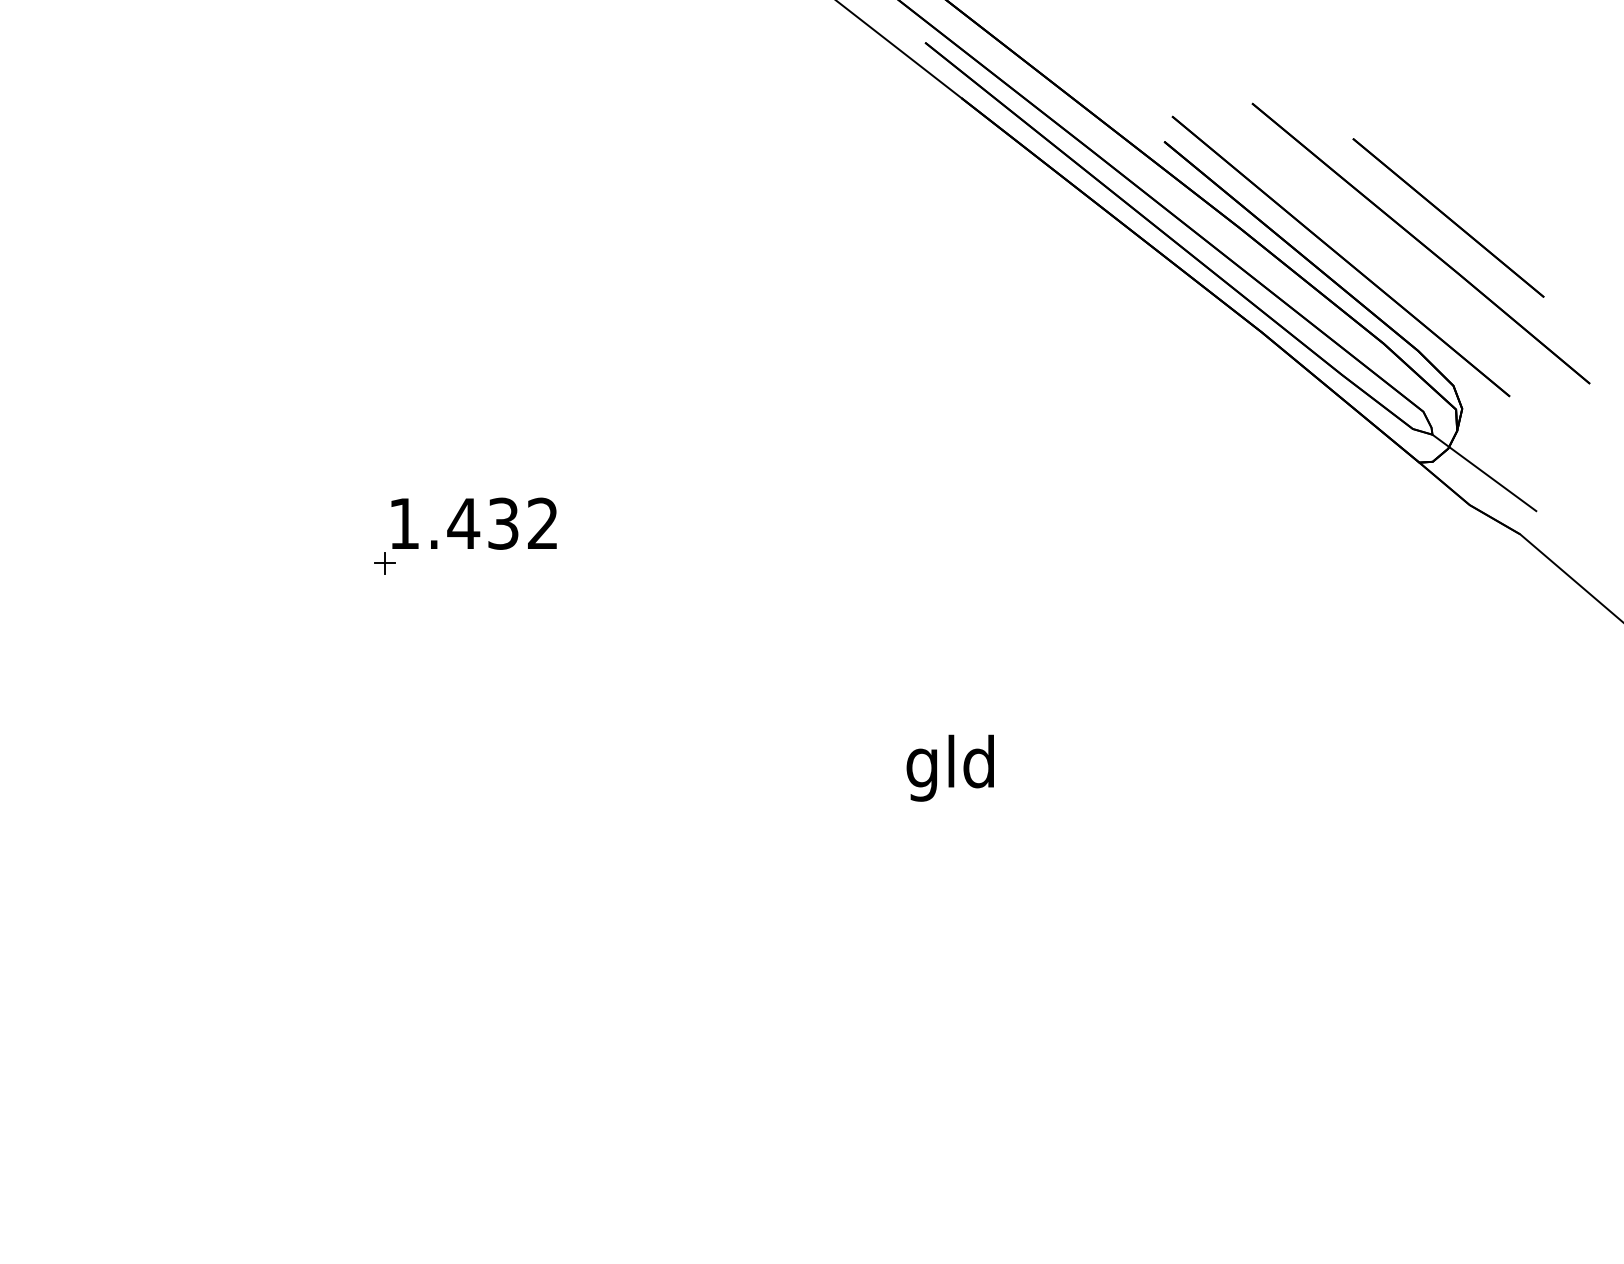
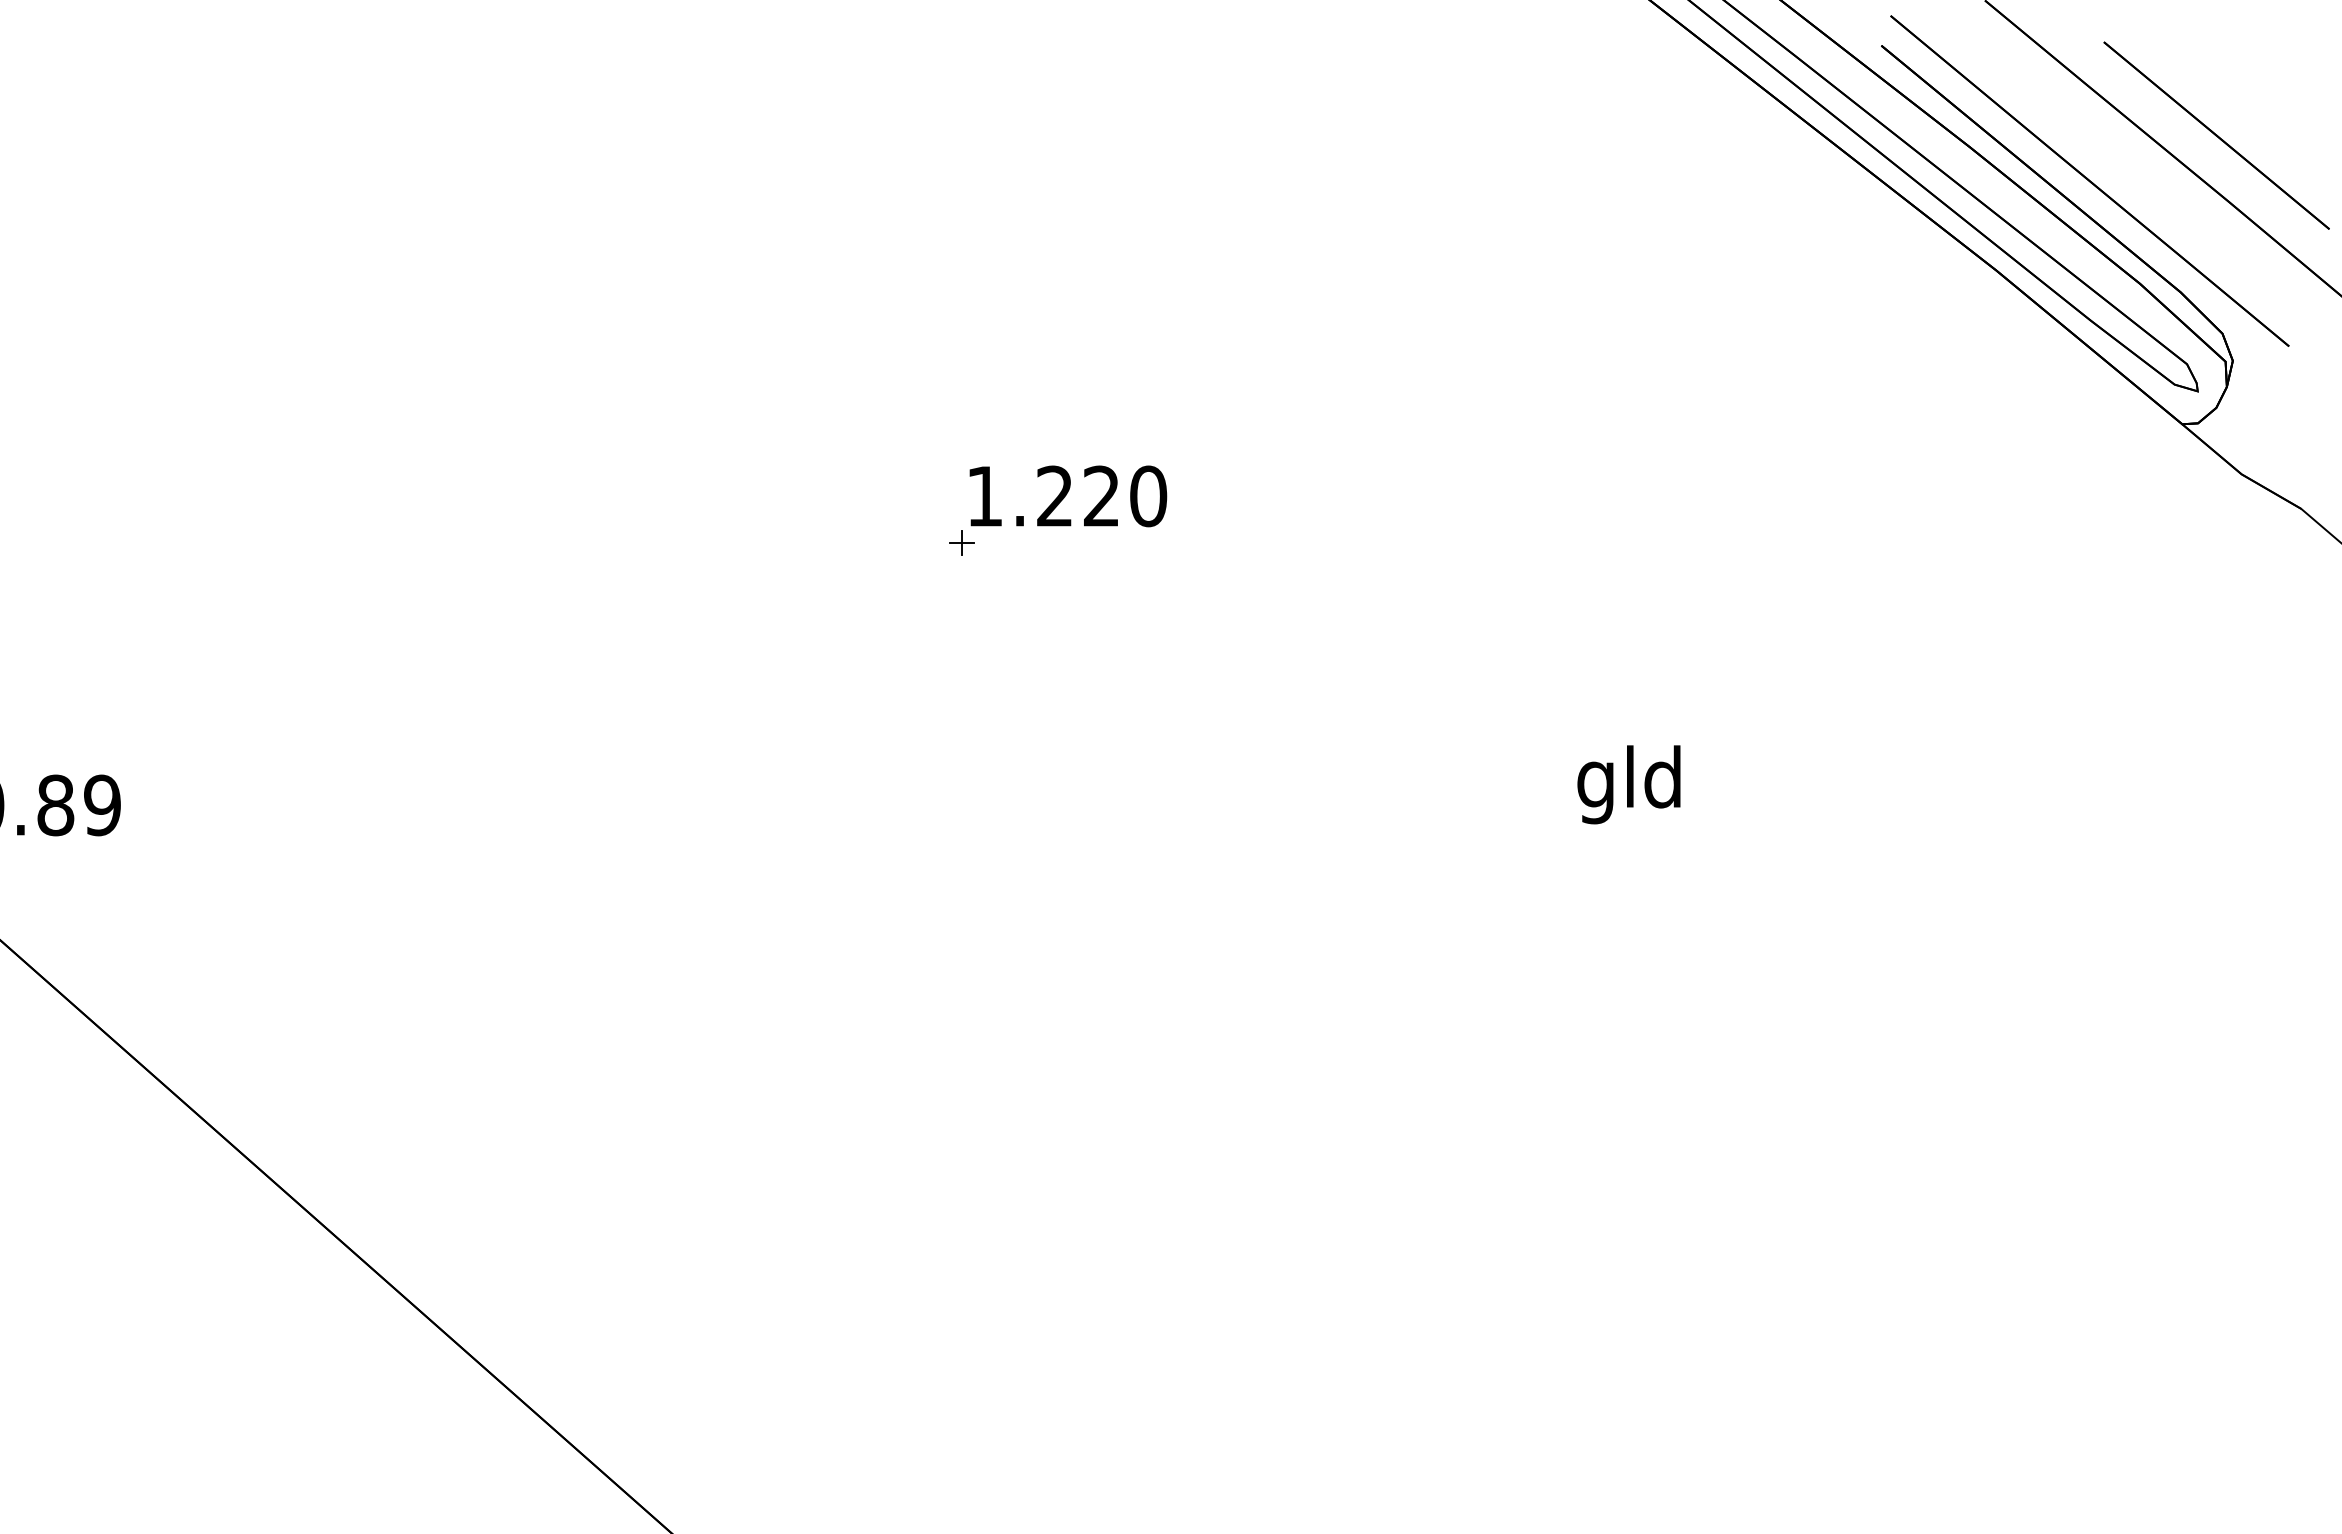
line: (1483, 472) -> (2258, 436), removed
text: (503, 523) -> (1101, 496), 1.432 -> 1.220

